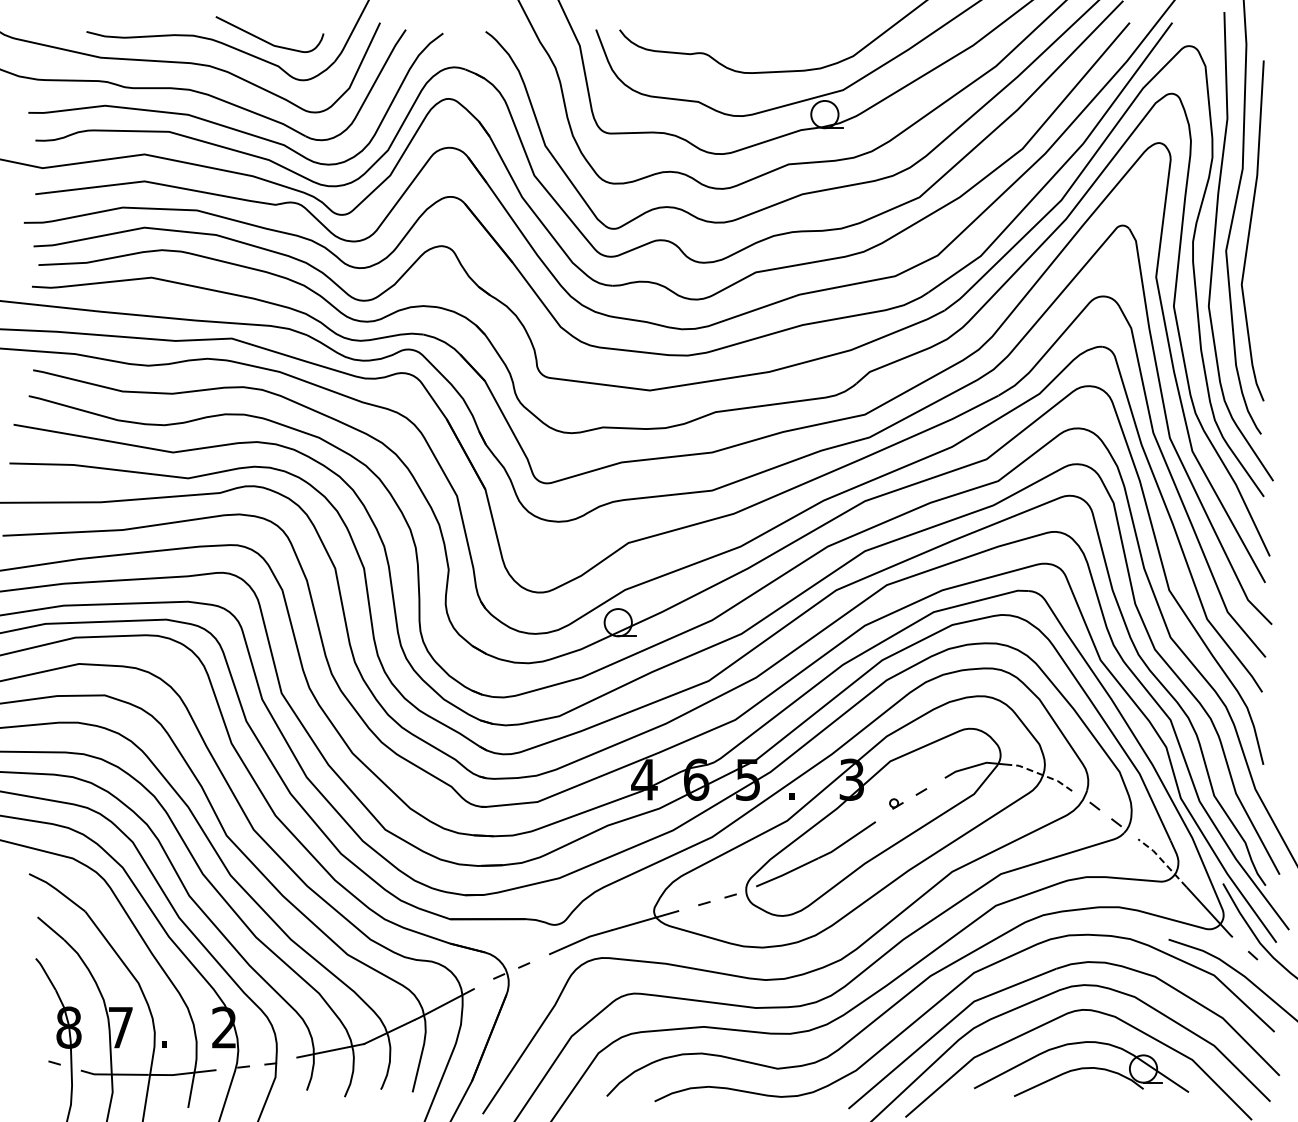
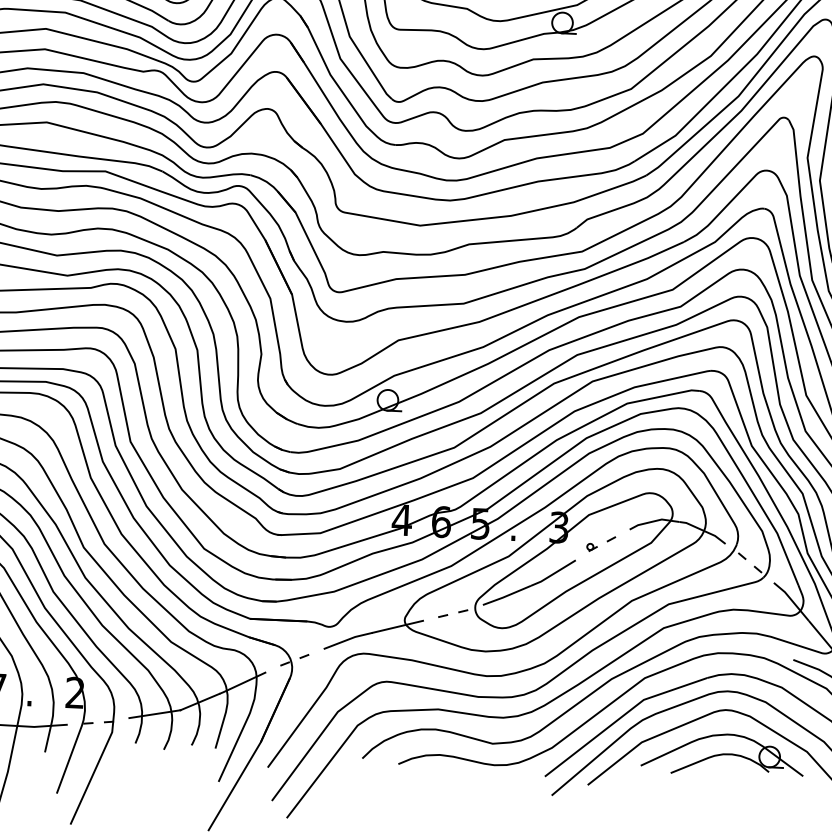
line: (1042, 774) -> (703, 530), dashed -> solid
line: (1163, 861) -> (792, 600), dashed -> solid

